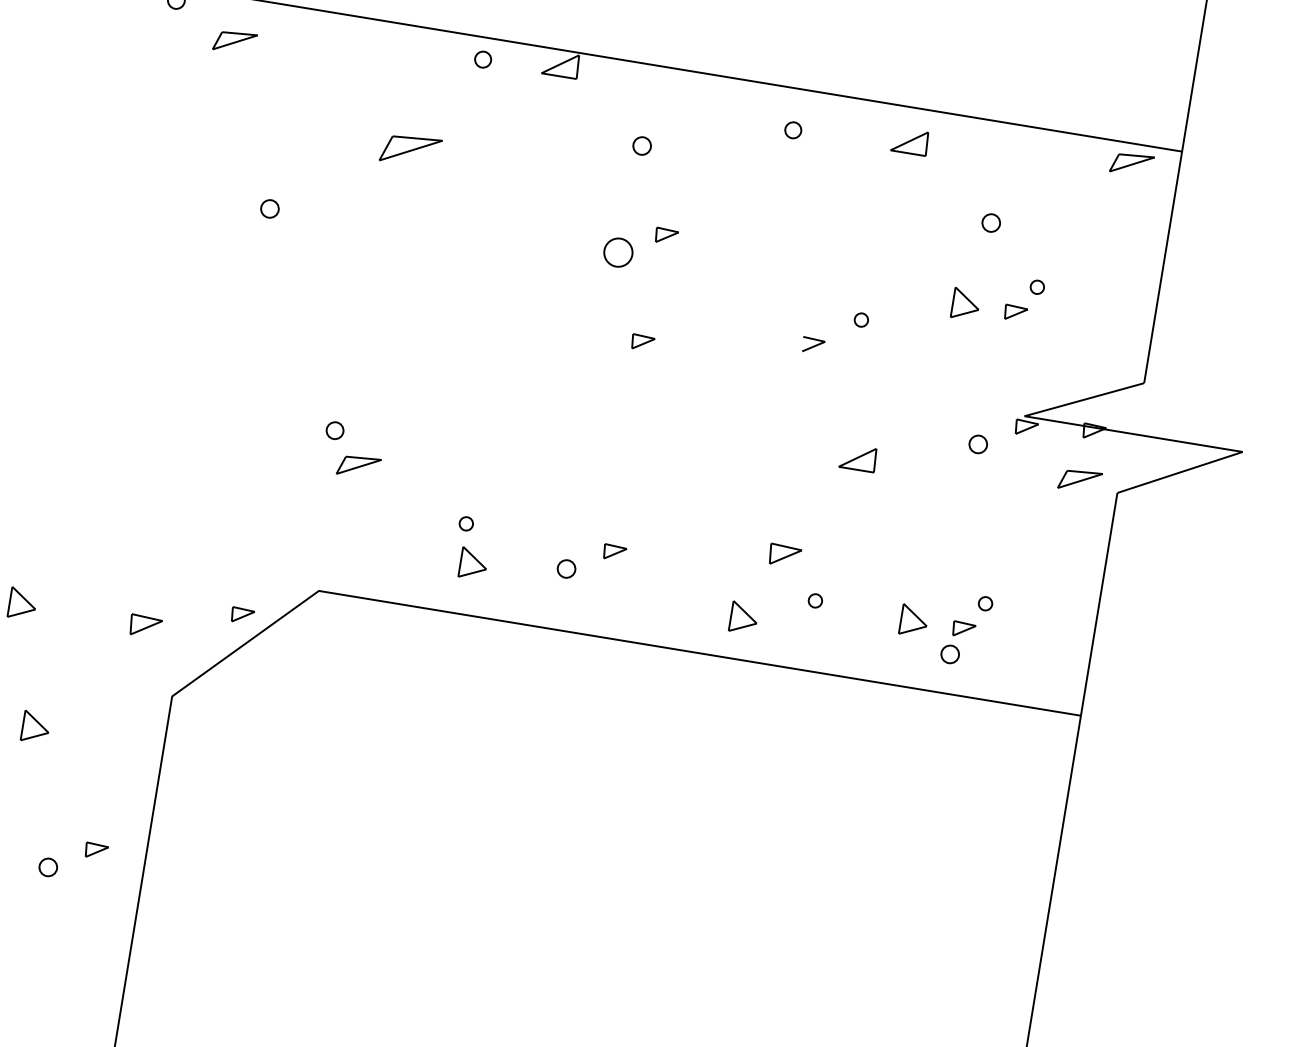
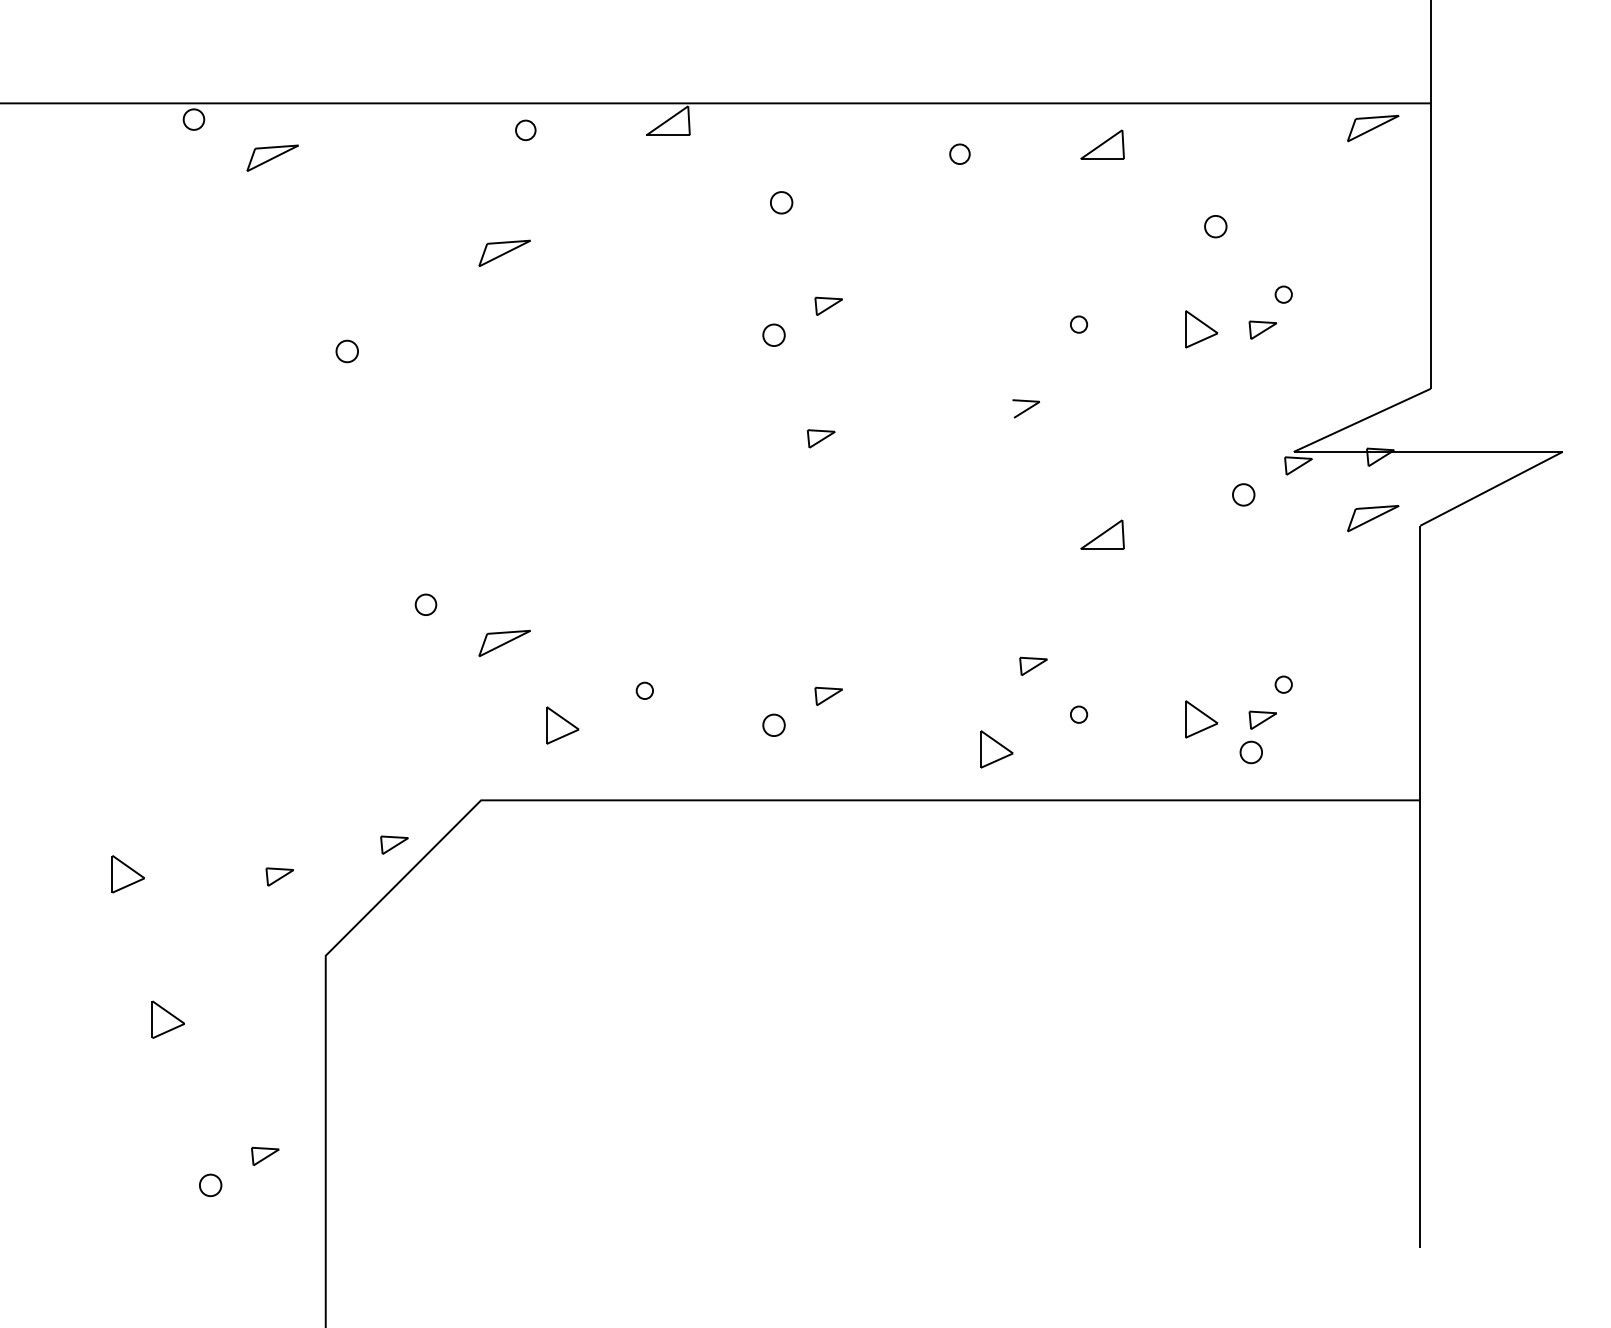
part: (482, 59) -> (525, 130), moved
part: (410, 149) -> (504, 252), size x0.71
part: (618, 251) -> (773, 334), size x0.62
part: (861, 320) -> (1079, 324), moved
part: (334, 430) -> (425, 604), moved
part: (785, 554) -> (1033, 665), size x0.71
part: (473, 563) -> (562, 725), moved
part: (145, 625) -> (279, 876), size x0.71

